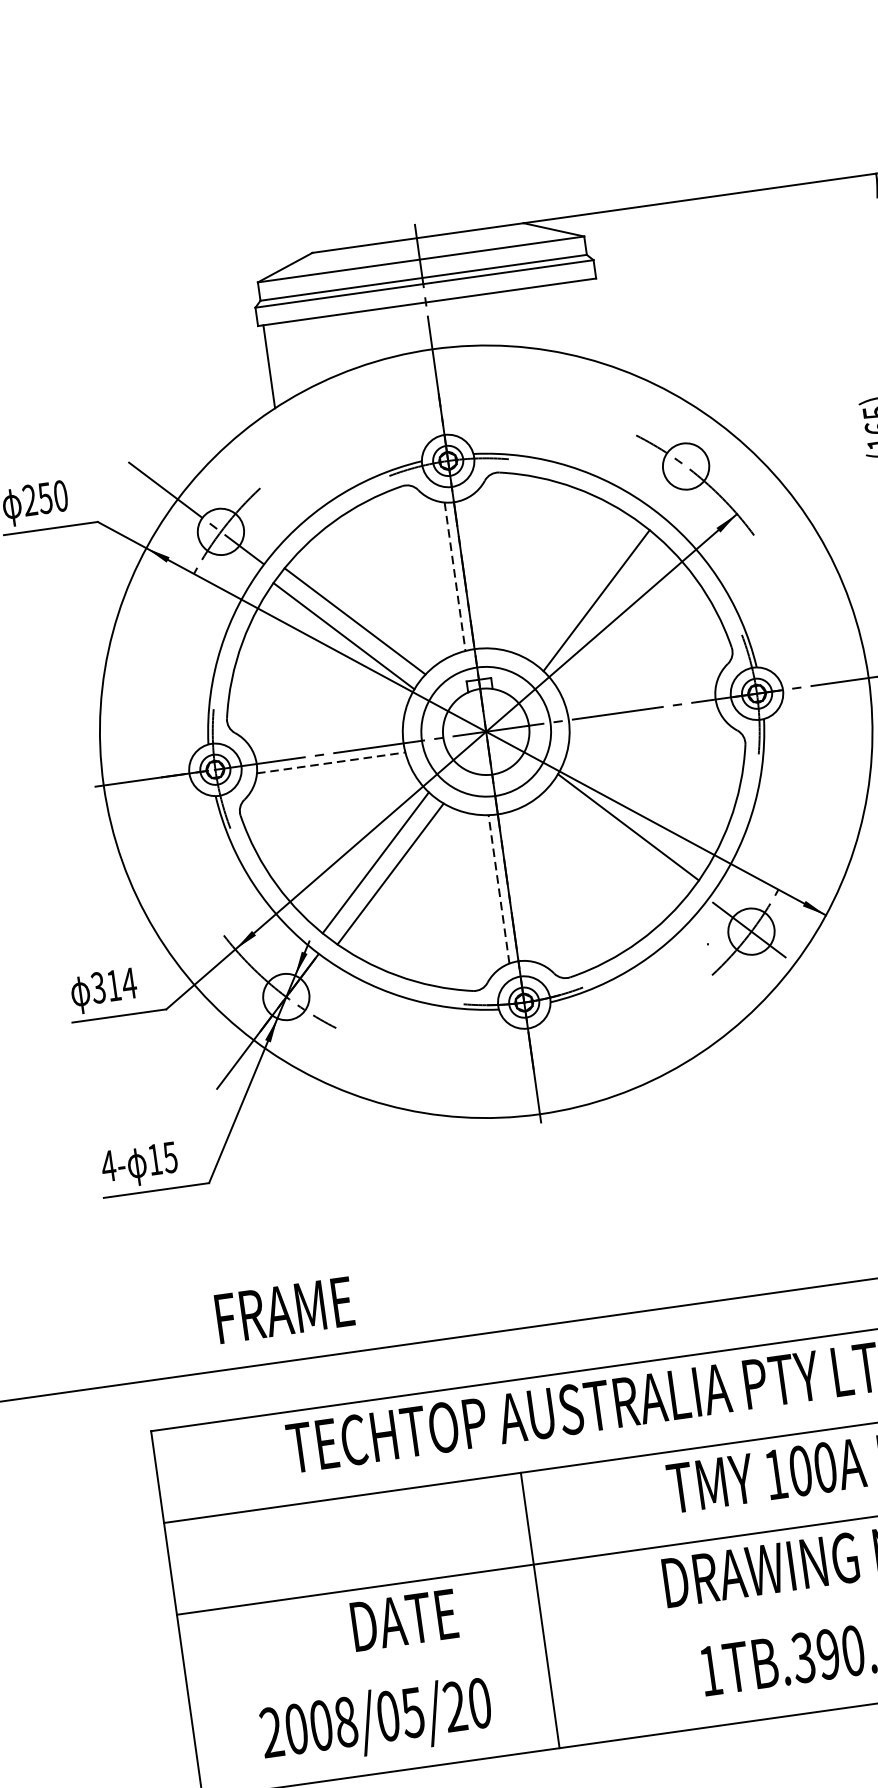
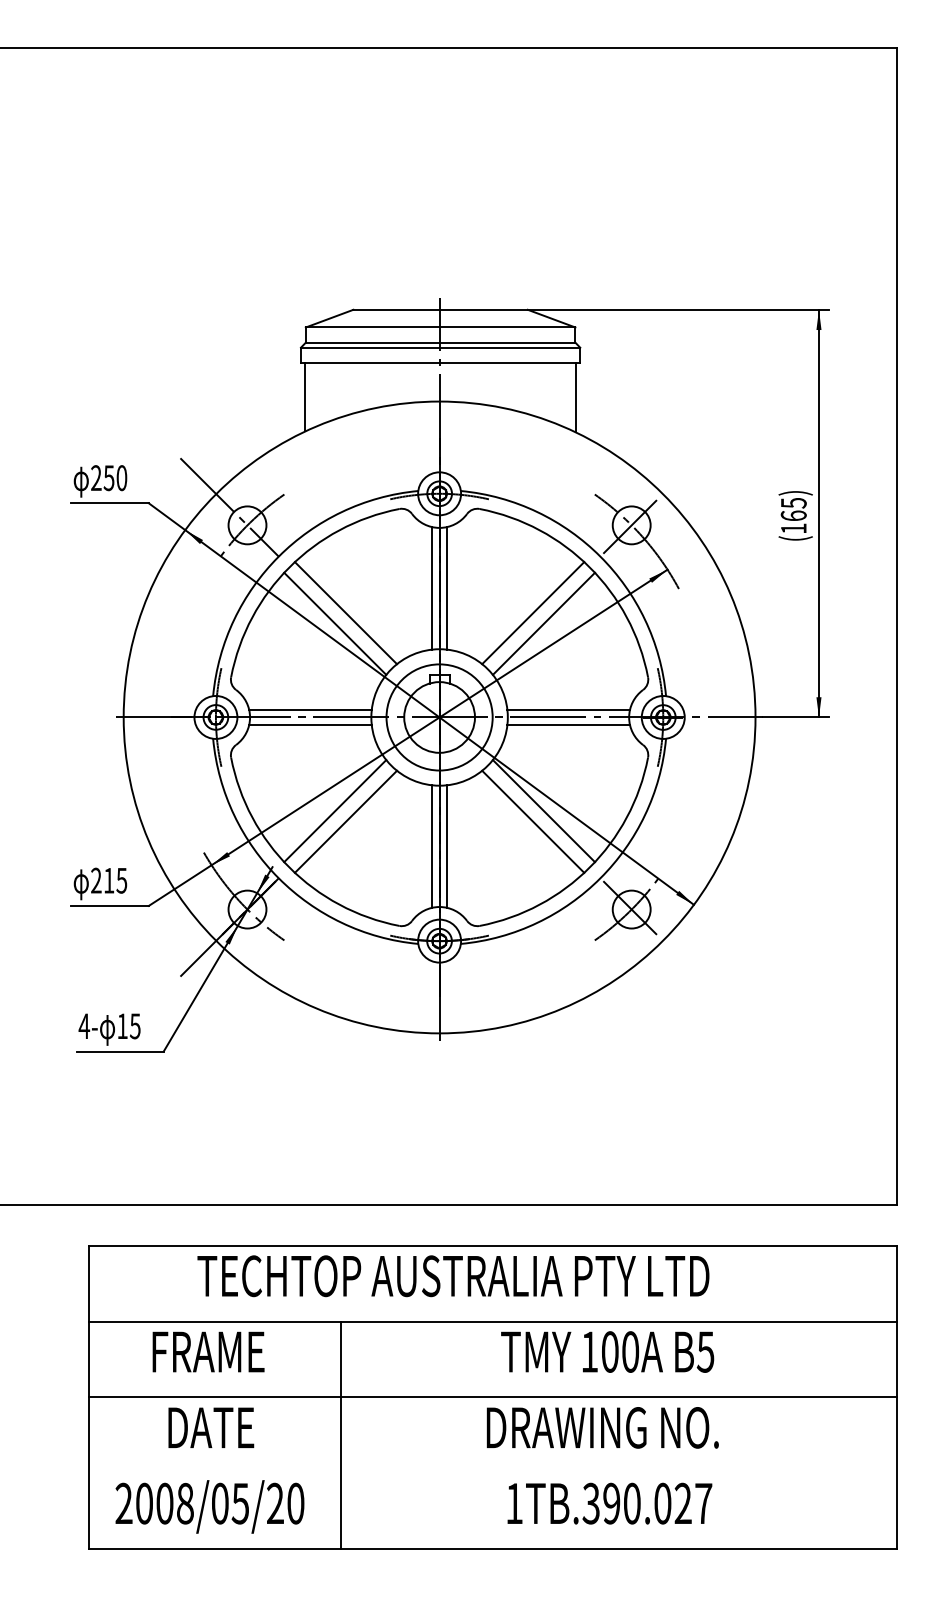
line: (596, 321) -> (575, 397), added
line: (685, 466) -> (631, 525), added
line: (473, 574) -> (447, 588), added
line: (455, 576) -> (432, 588), dashed -> solid
line: (582, 589) -> (533, 613), added
line: (640, 700) -> (568, 709), added
line: (643, 719) -> (568, 725), added
line: (328, 744) -> (310, 709), added
line: (332, 763) -> (311, 725), dashed -> solid
line: (617, 841) -> (533, 821), added
line: (517, 886) -> (447, 846), added
line: (499, 889) -> (432, 846), dashed -> solid
text: (113, 985) -> (108, 880), 314 -> 215
text: (284, 1309) -> (208, 1351), moved
line: (540, 1610) -> (341, 1435), moved
text: (404, 1619) -> (211, 1427), moved
text: (375, 1721) -> (209, 1506), moved

